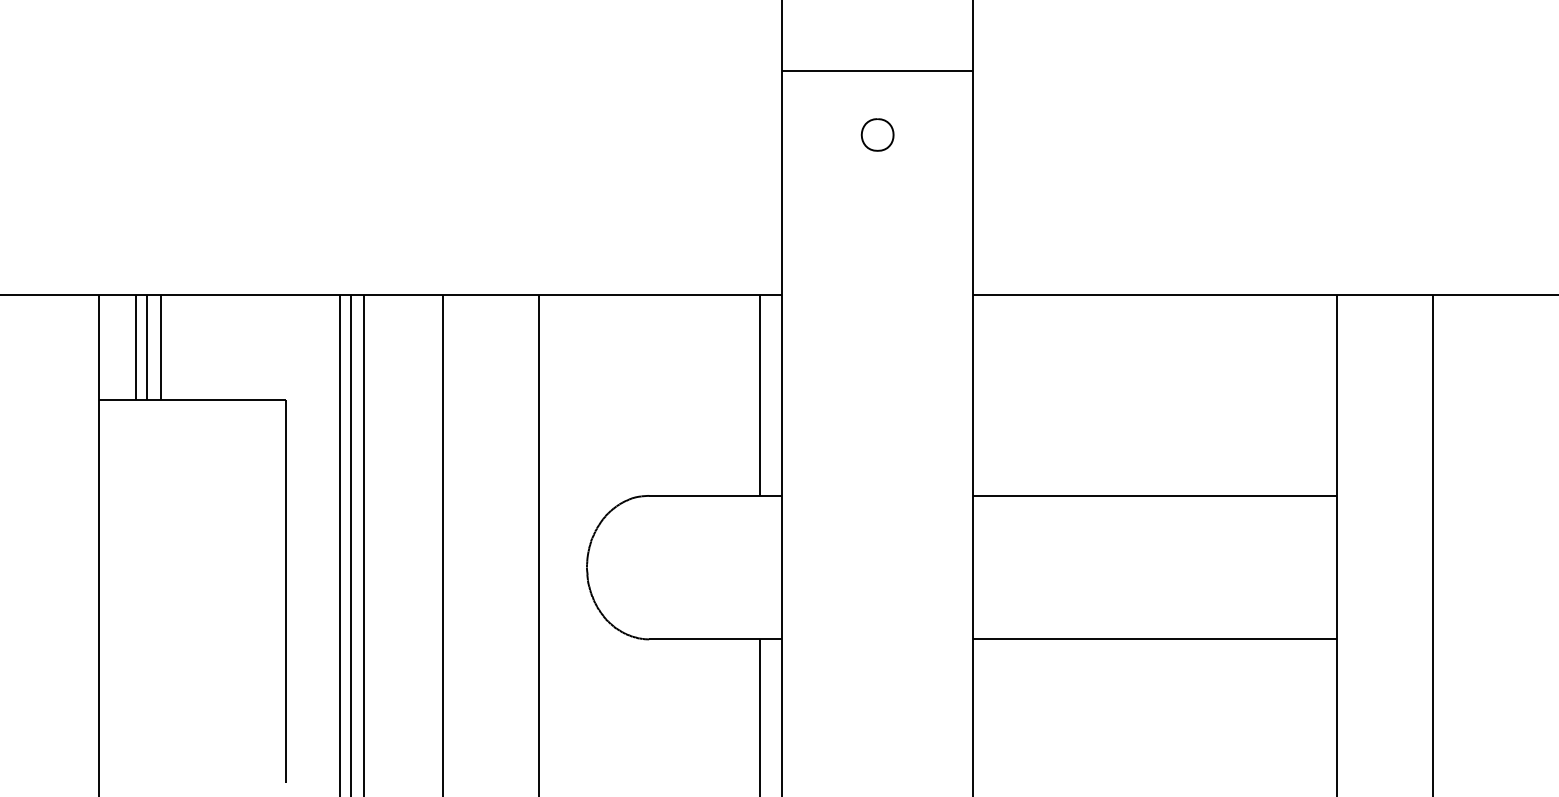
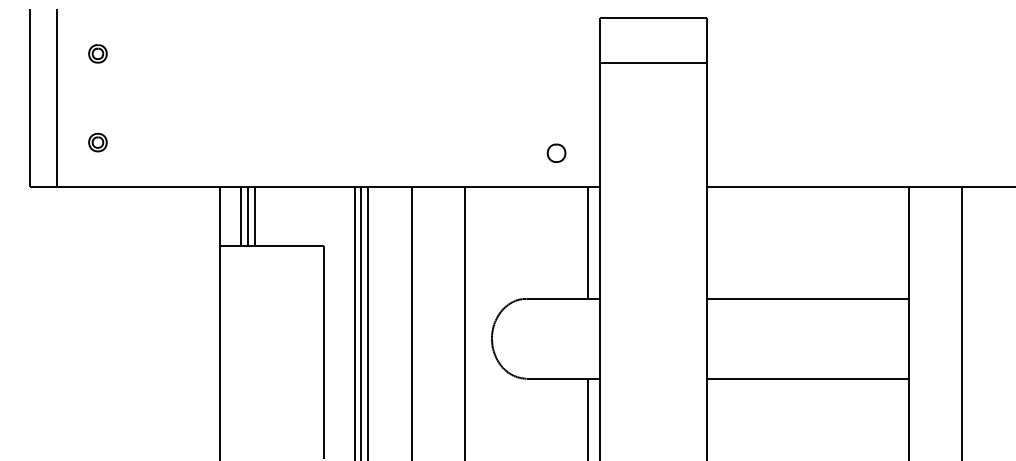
part: (877, 133) -> (556, 152), moved

